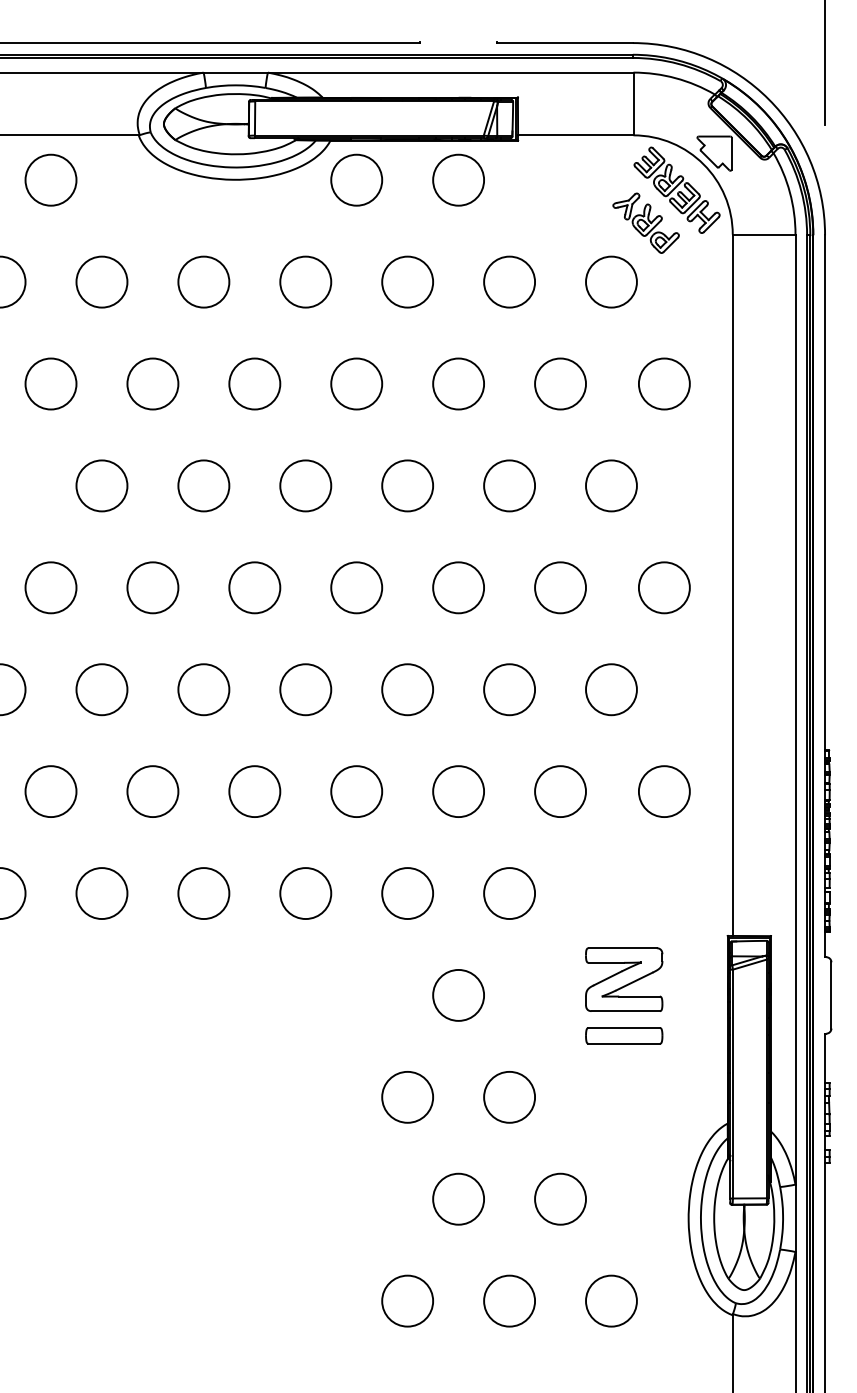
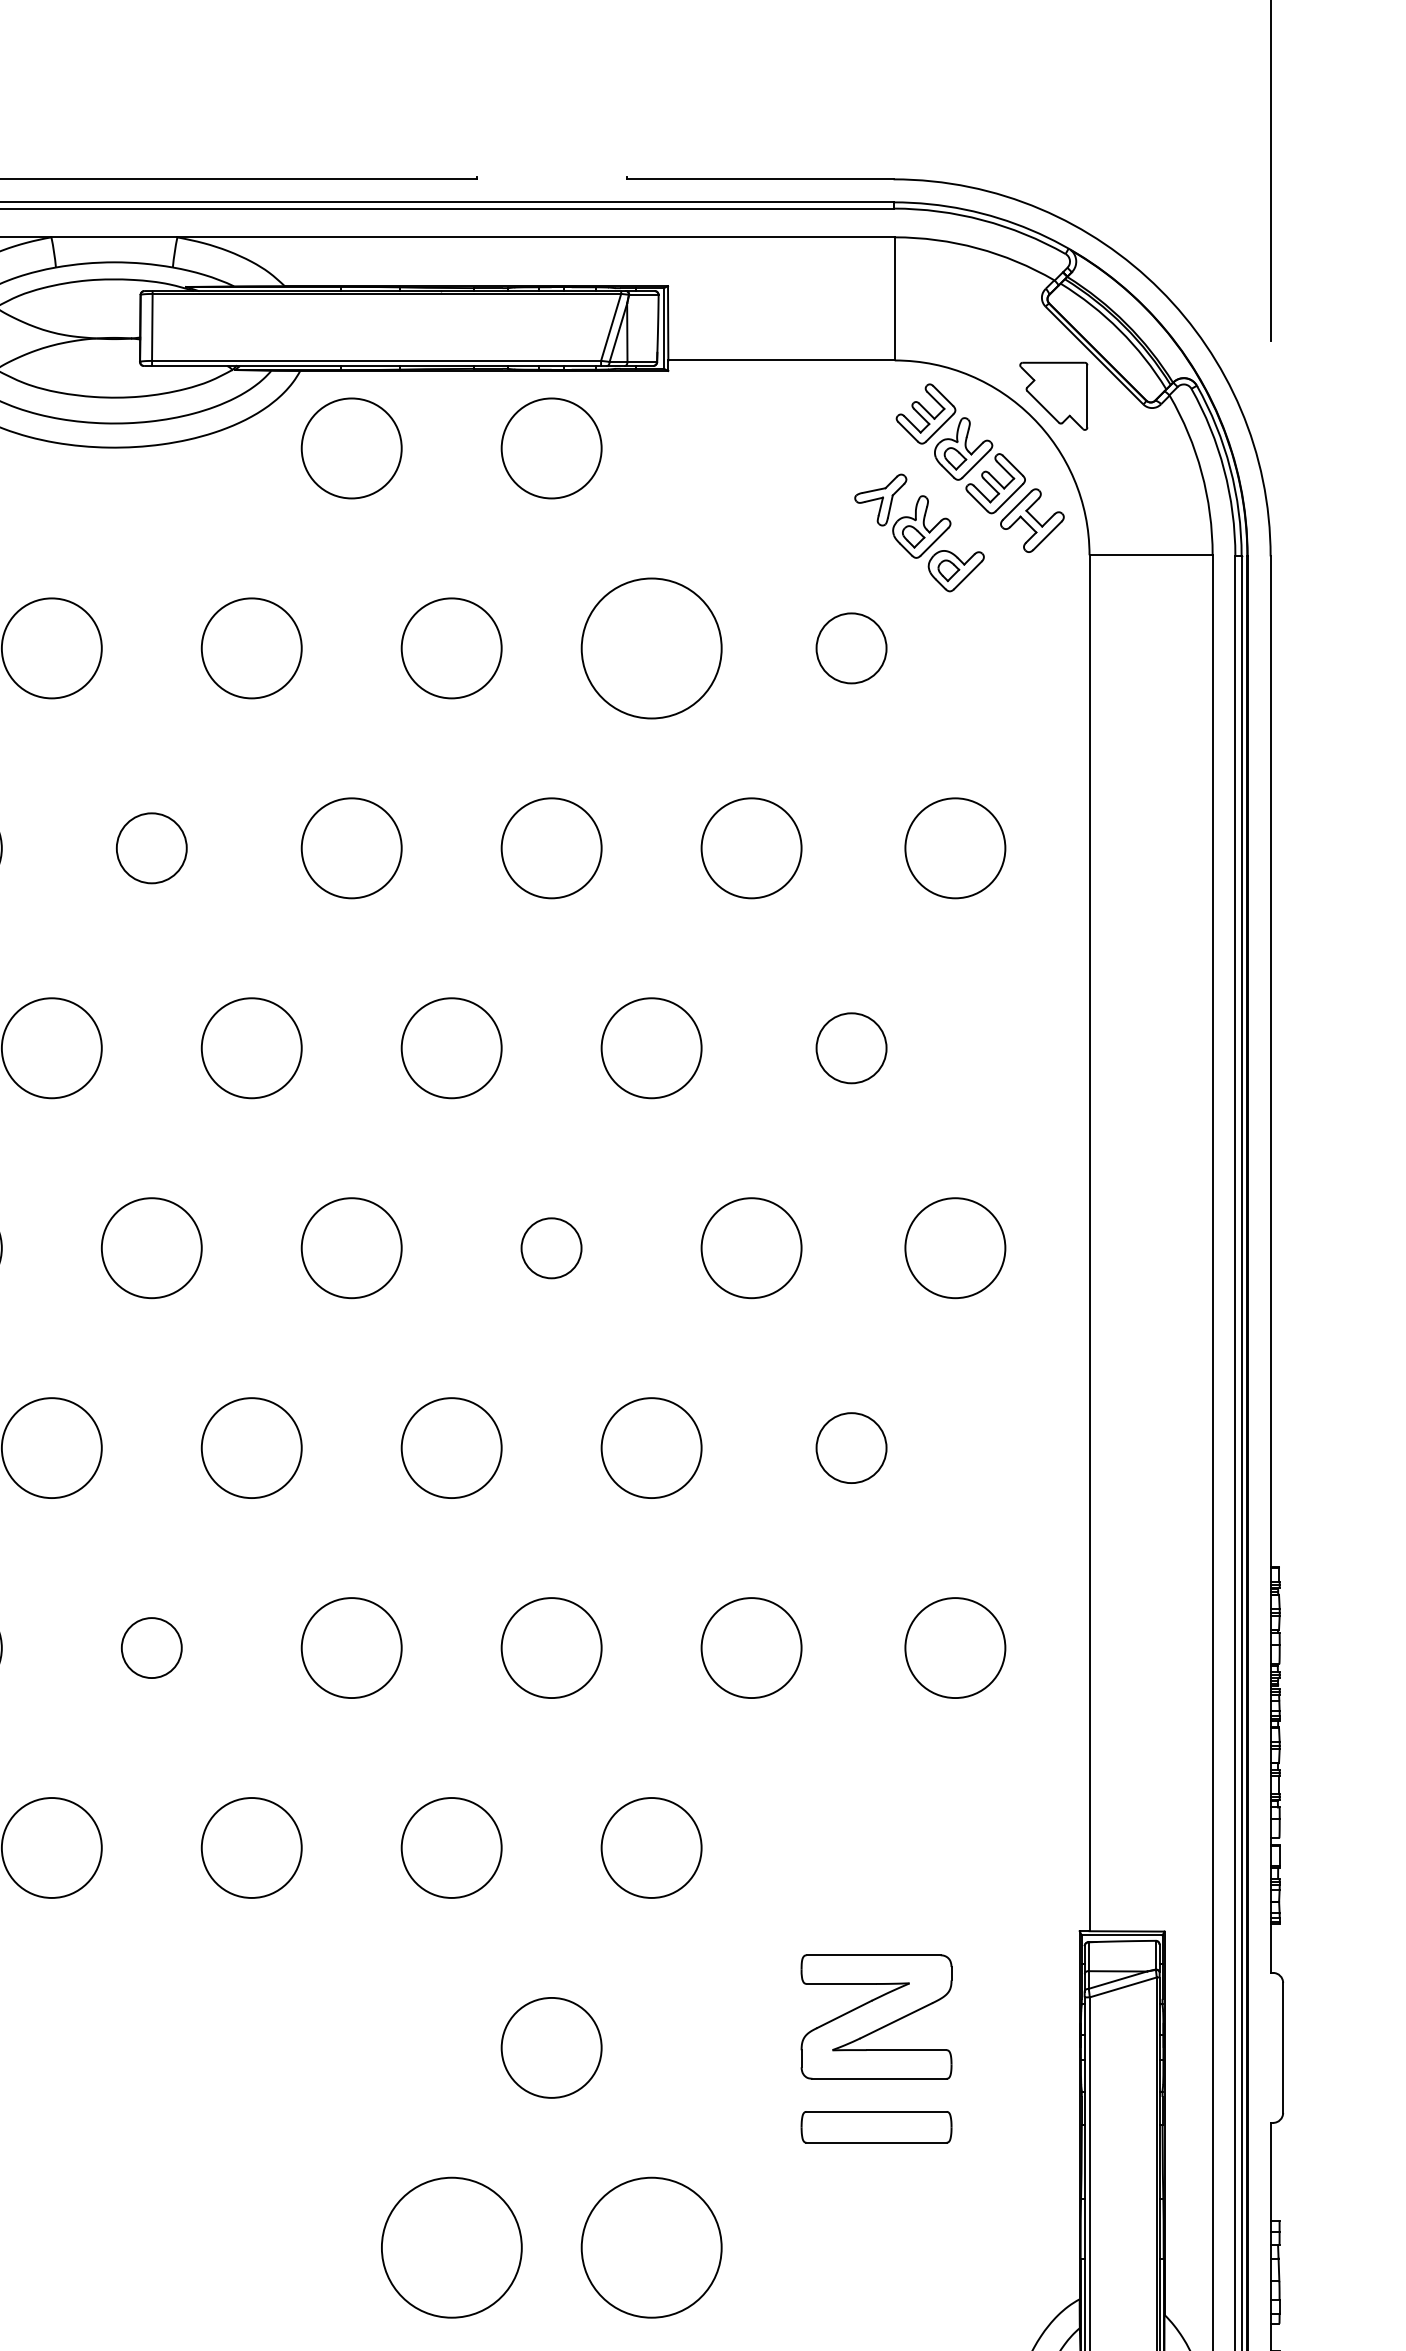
circle: (509, 281) -> (651, 647), size x1.4
circle: (611, 281) -> (851, 647), size x0.7
circle: (254, 383) -> (151, 847), size x0.7
circle: (611, 485) -> (851, 1047), size x0.7
circle: (458, 587) -> (551, 1247), size x0.6
circle: (611, 689) -> (851, 1447), size x0.7
circle: (254, 791) -> (151, 1647), size x0.6
circle: (407, 1097) -> (451, 2248), size x1.4
circle: (509, 1097) -> (651, 2248), size x1.4

